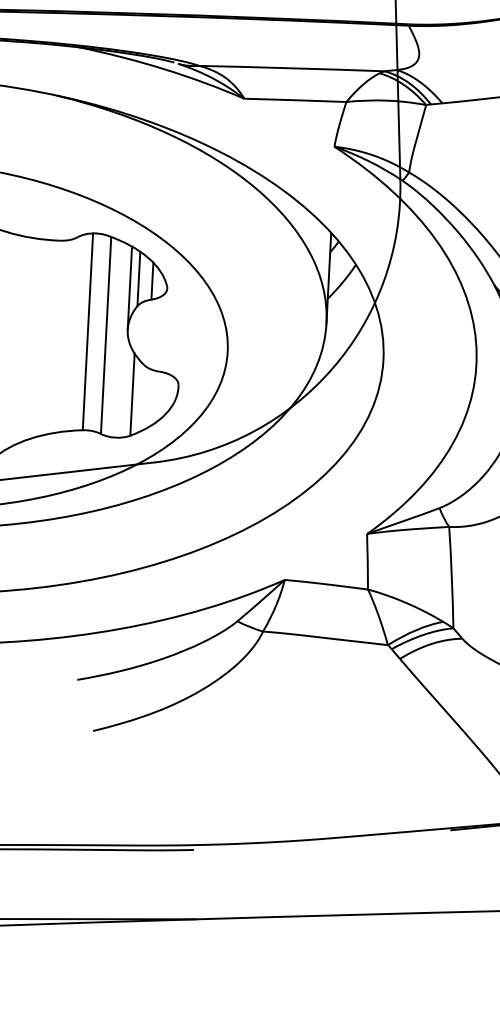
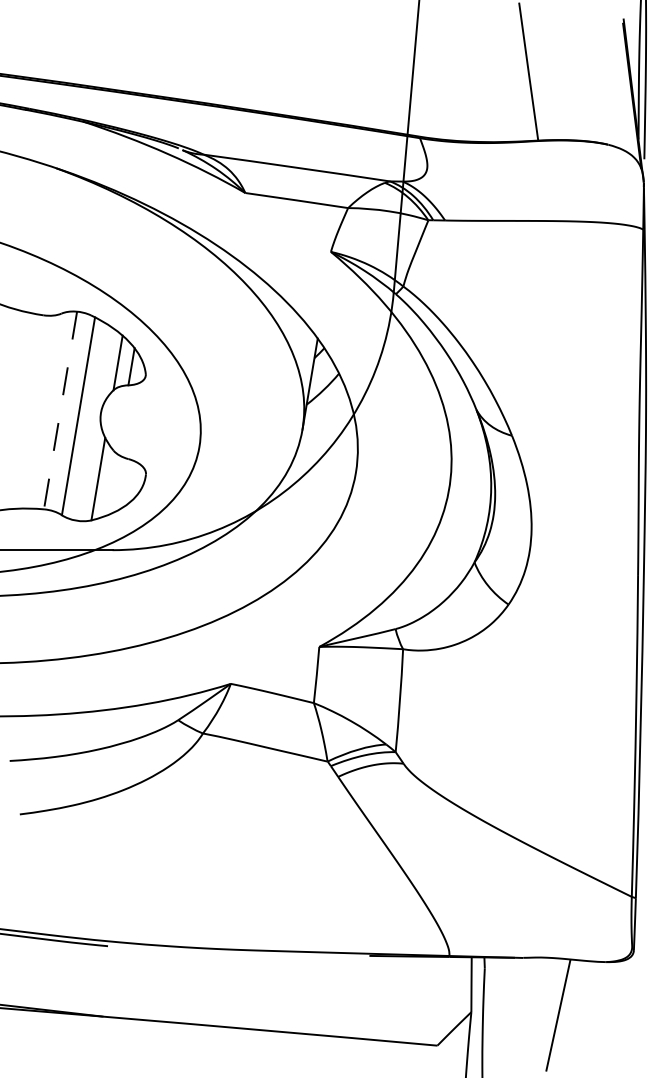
line: (129, 287) -> (107, 370), removed
line: (87, 331) -> (60, 410), solid -> dashed

